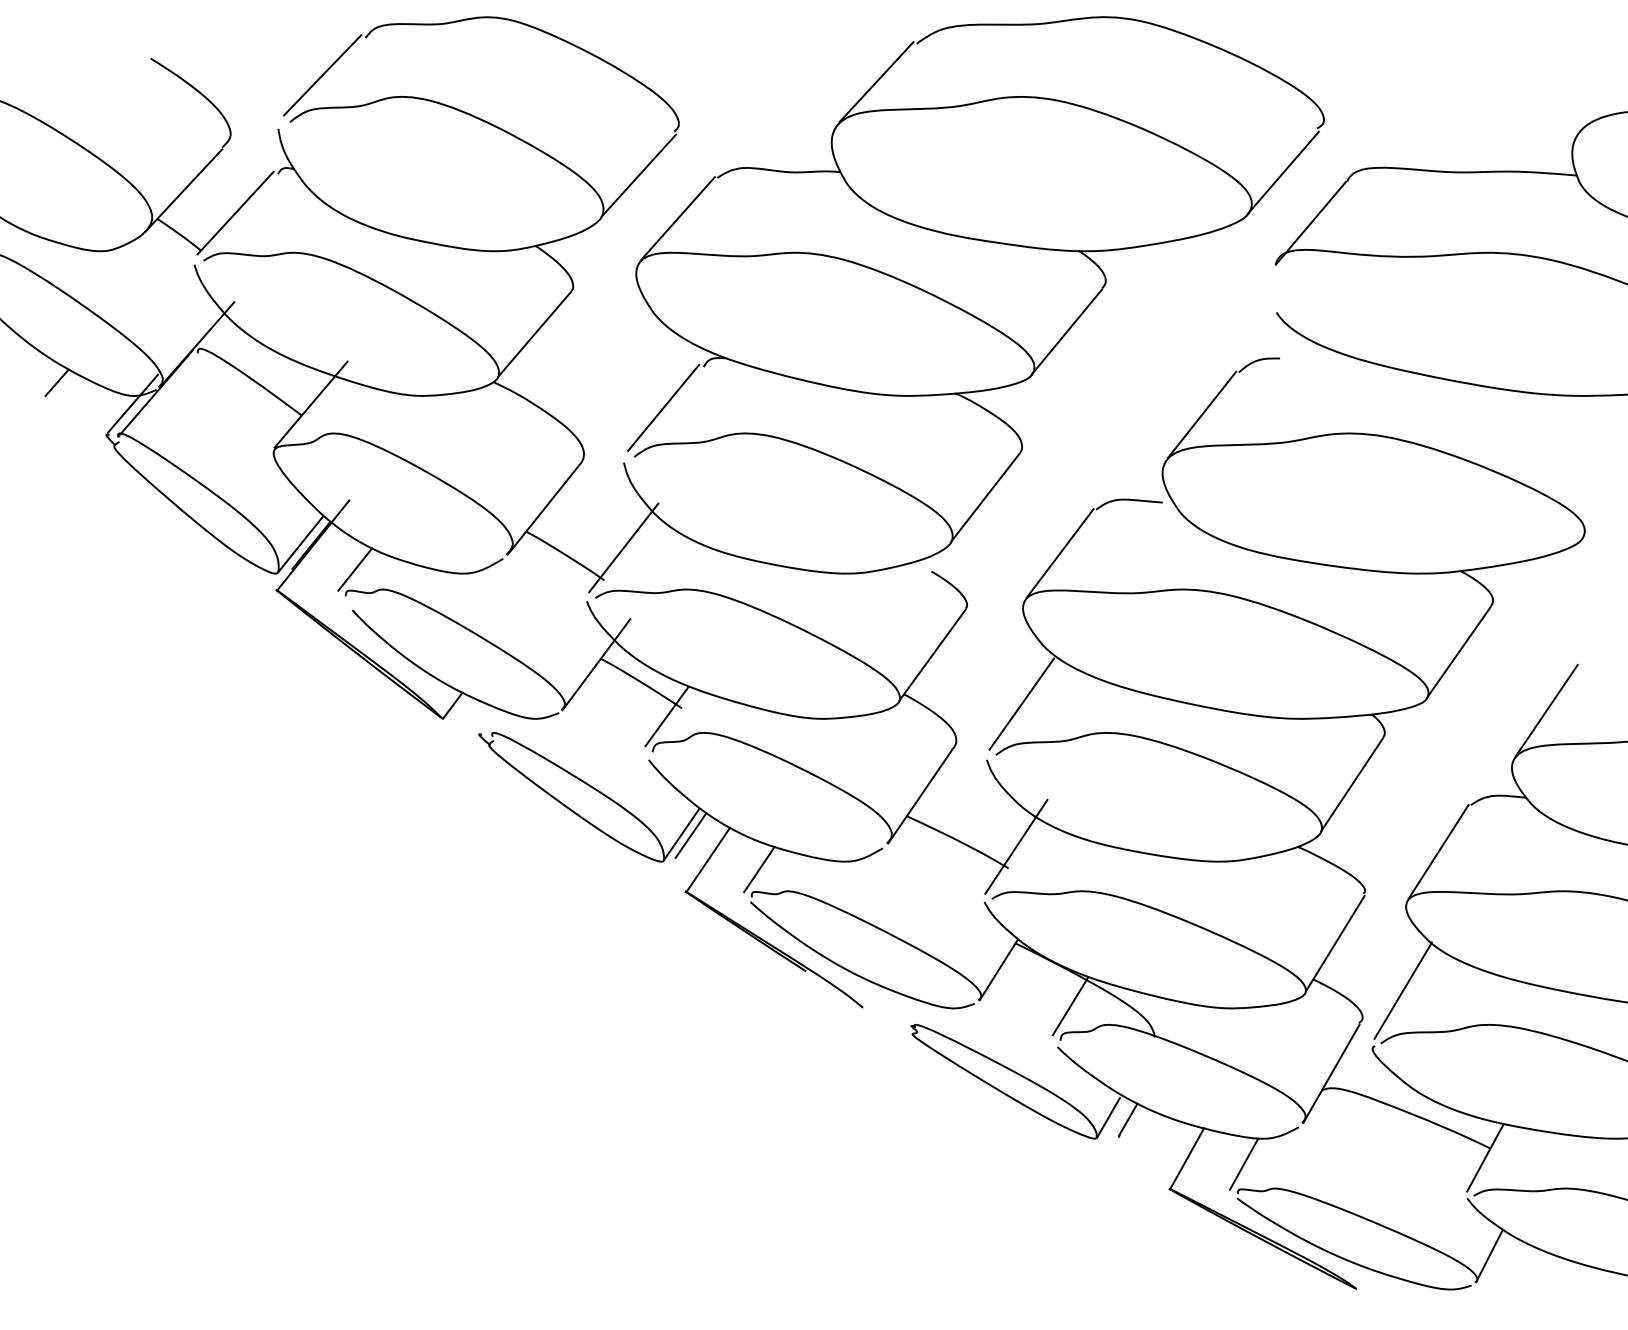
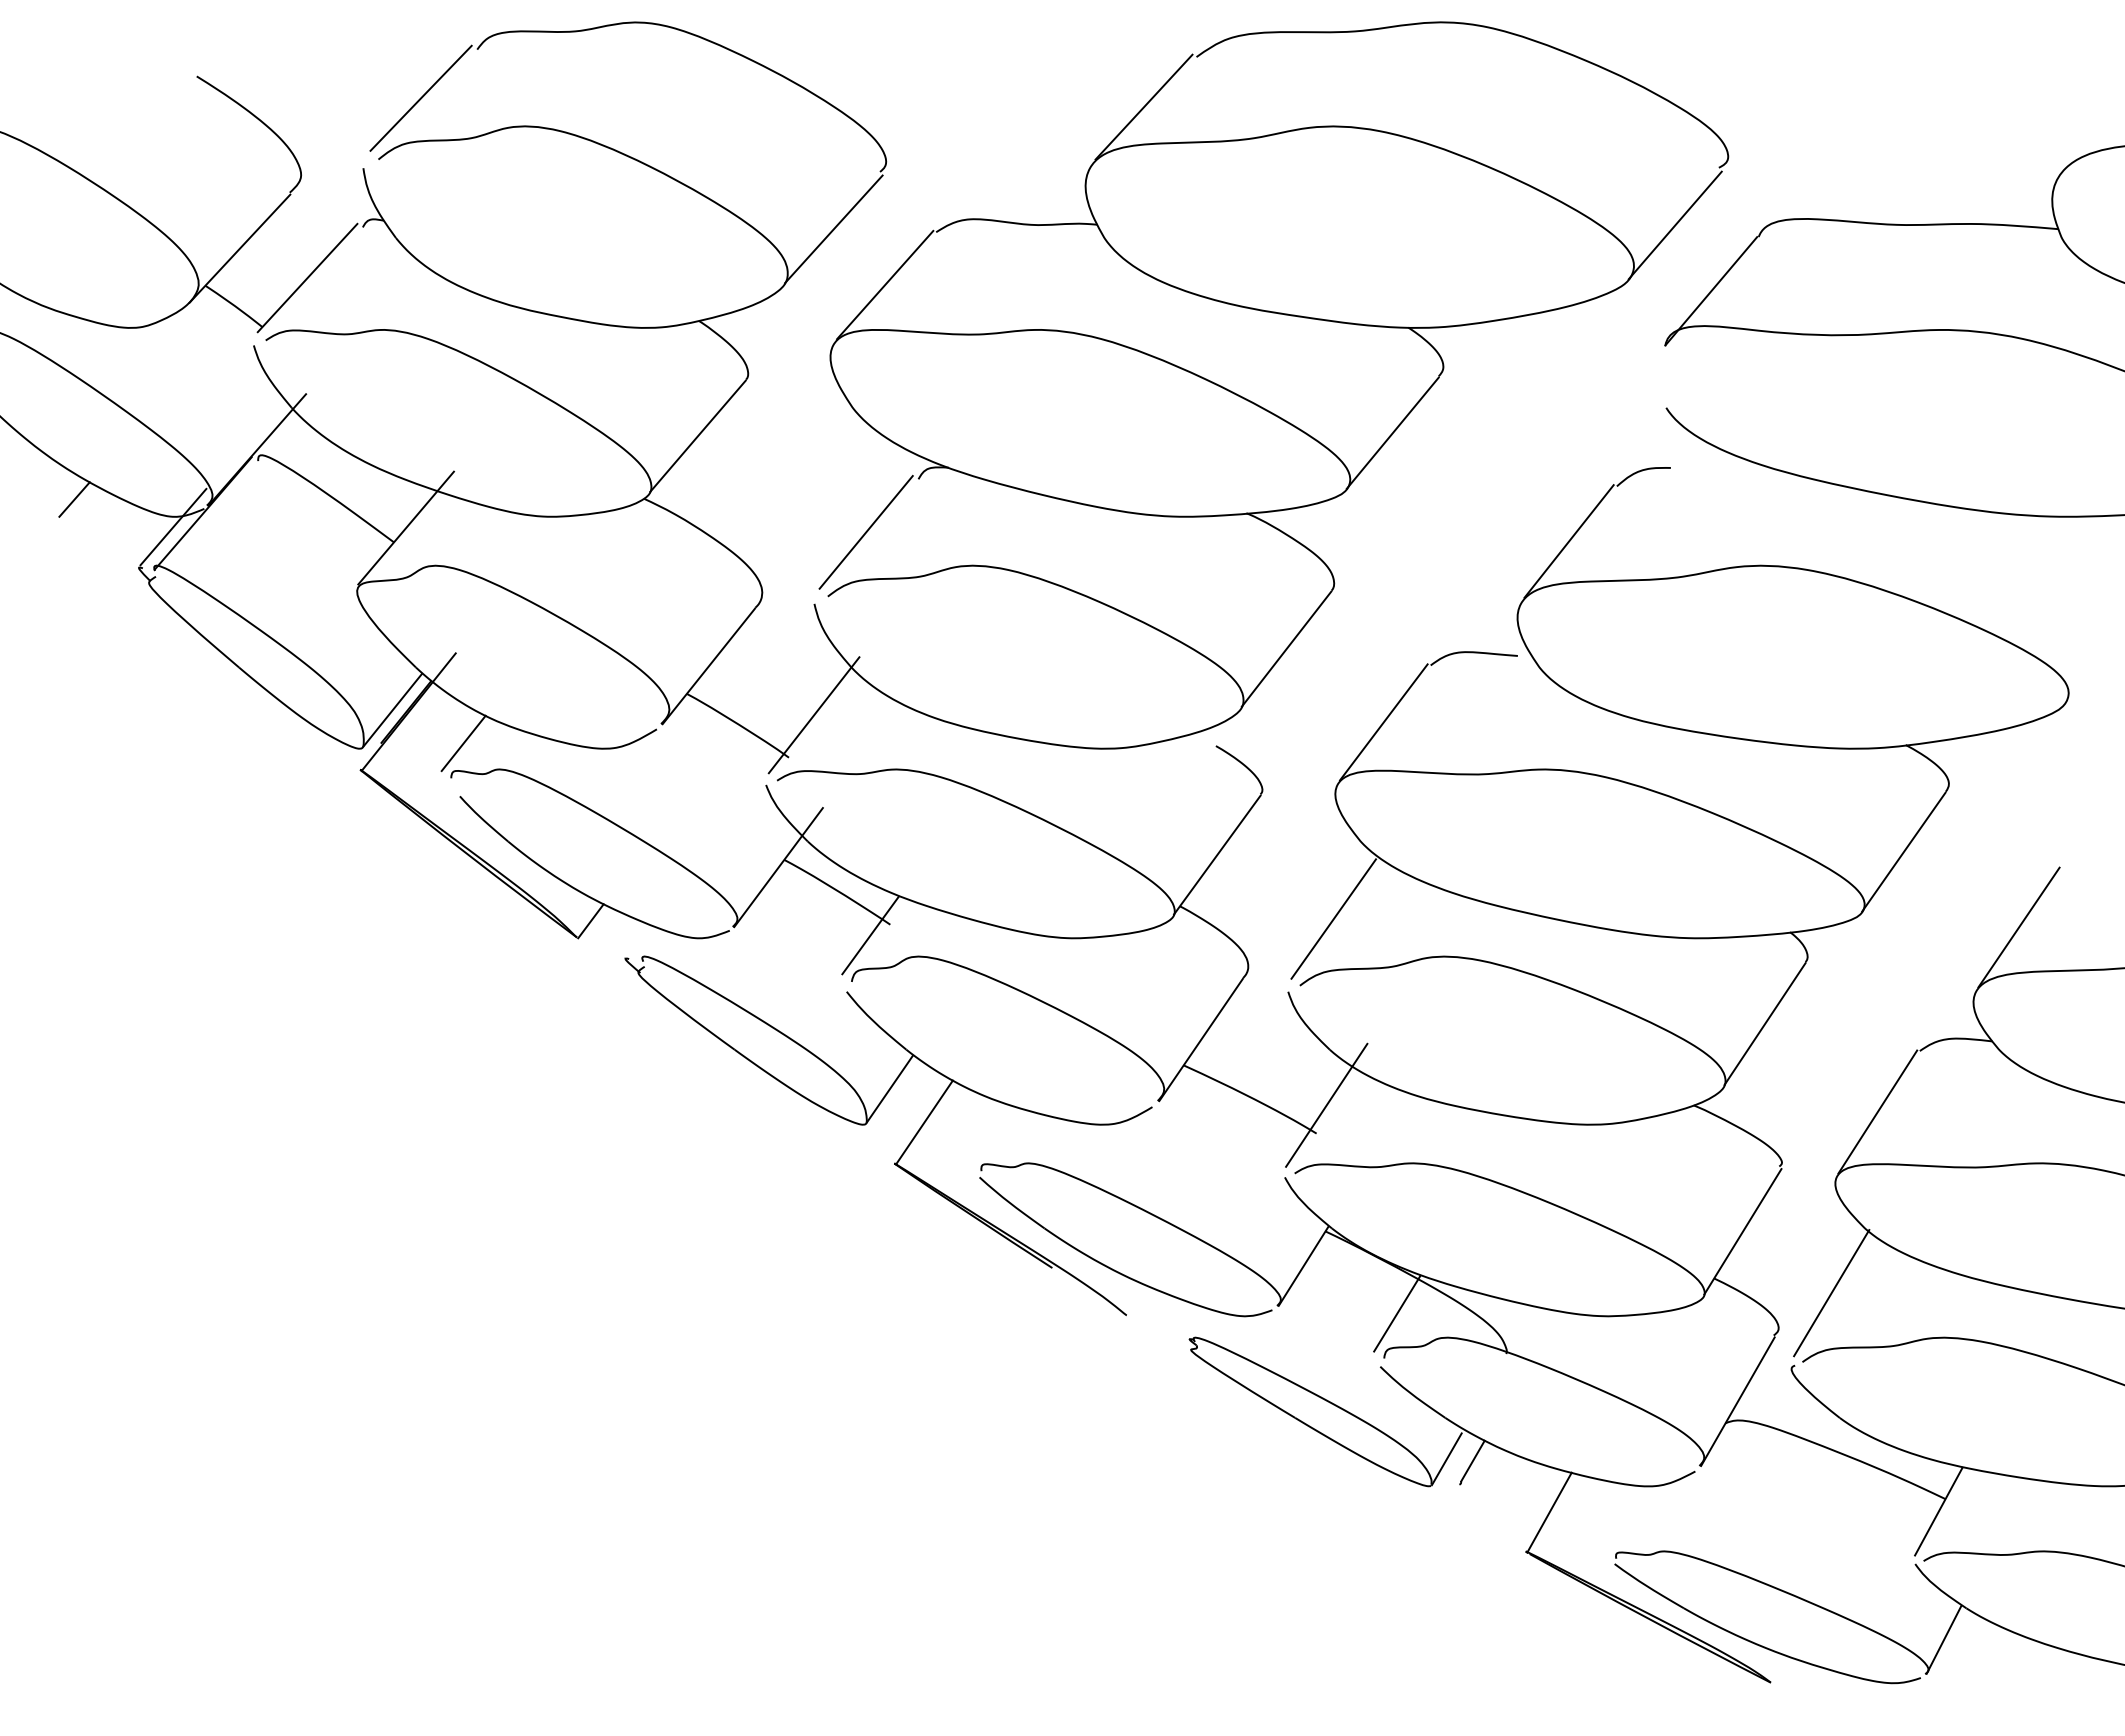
line: (690, 835) -> (901, 1090), removed
line: (759, 869) -> (991, 1134), removed
line: (1243, 1164) -> (1623, 1519), removed

